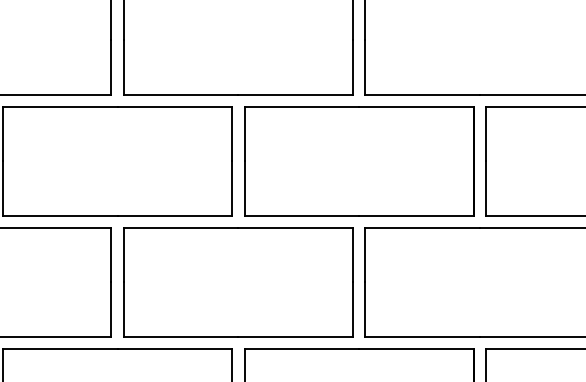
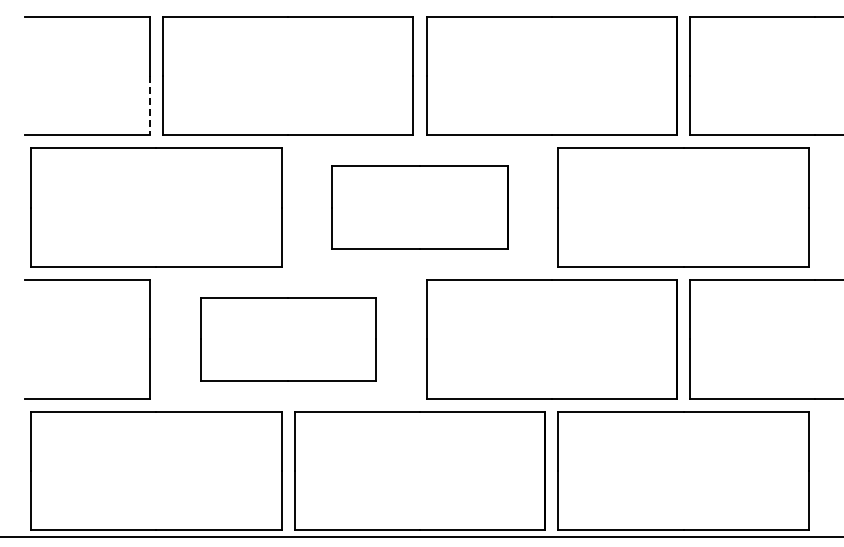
line: (111, 67) -> (149, 105), solid -> dashed
part: (358, 161) -> (419, 207), size x0.7
part: (237, 282) -> (287, 339), size x0.7

